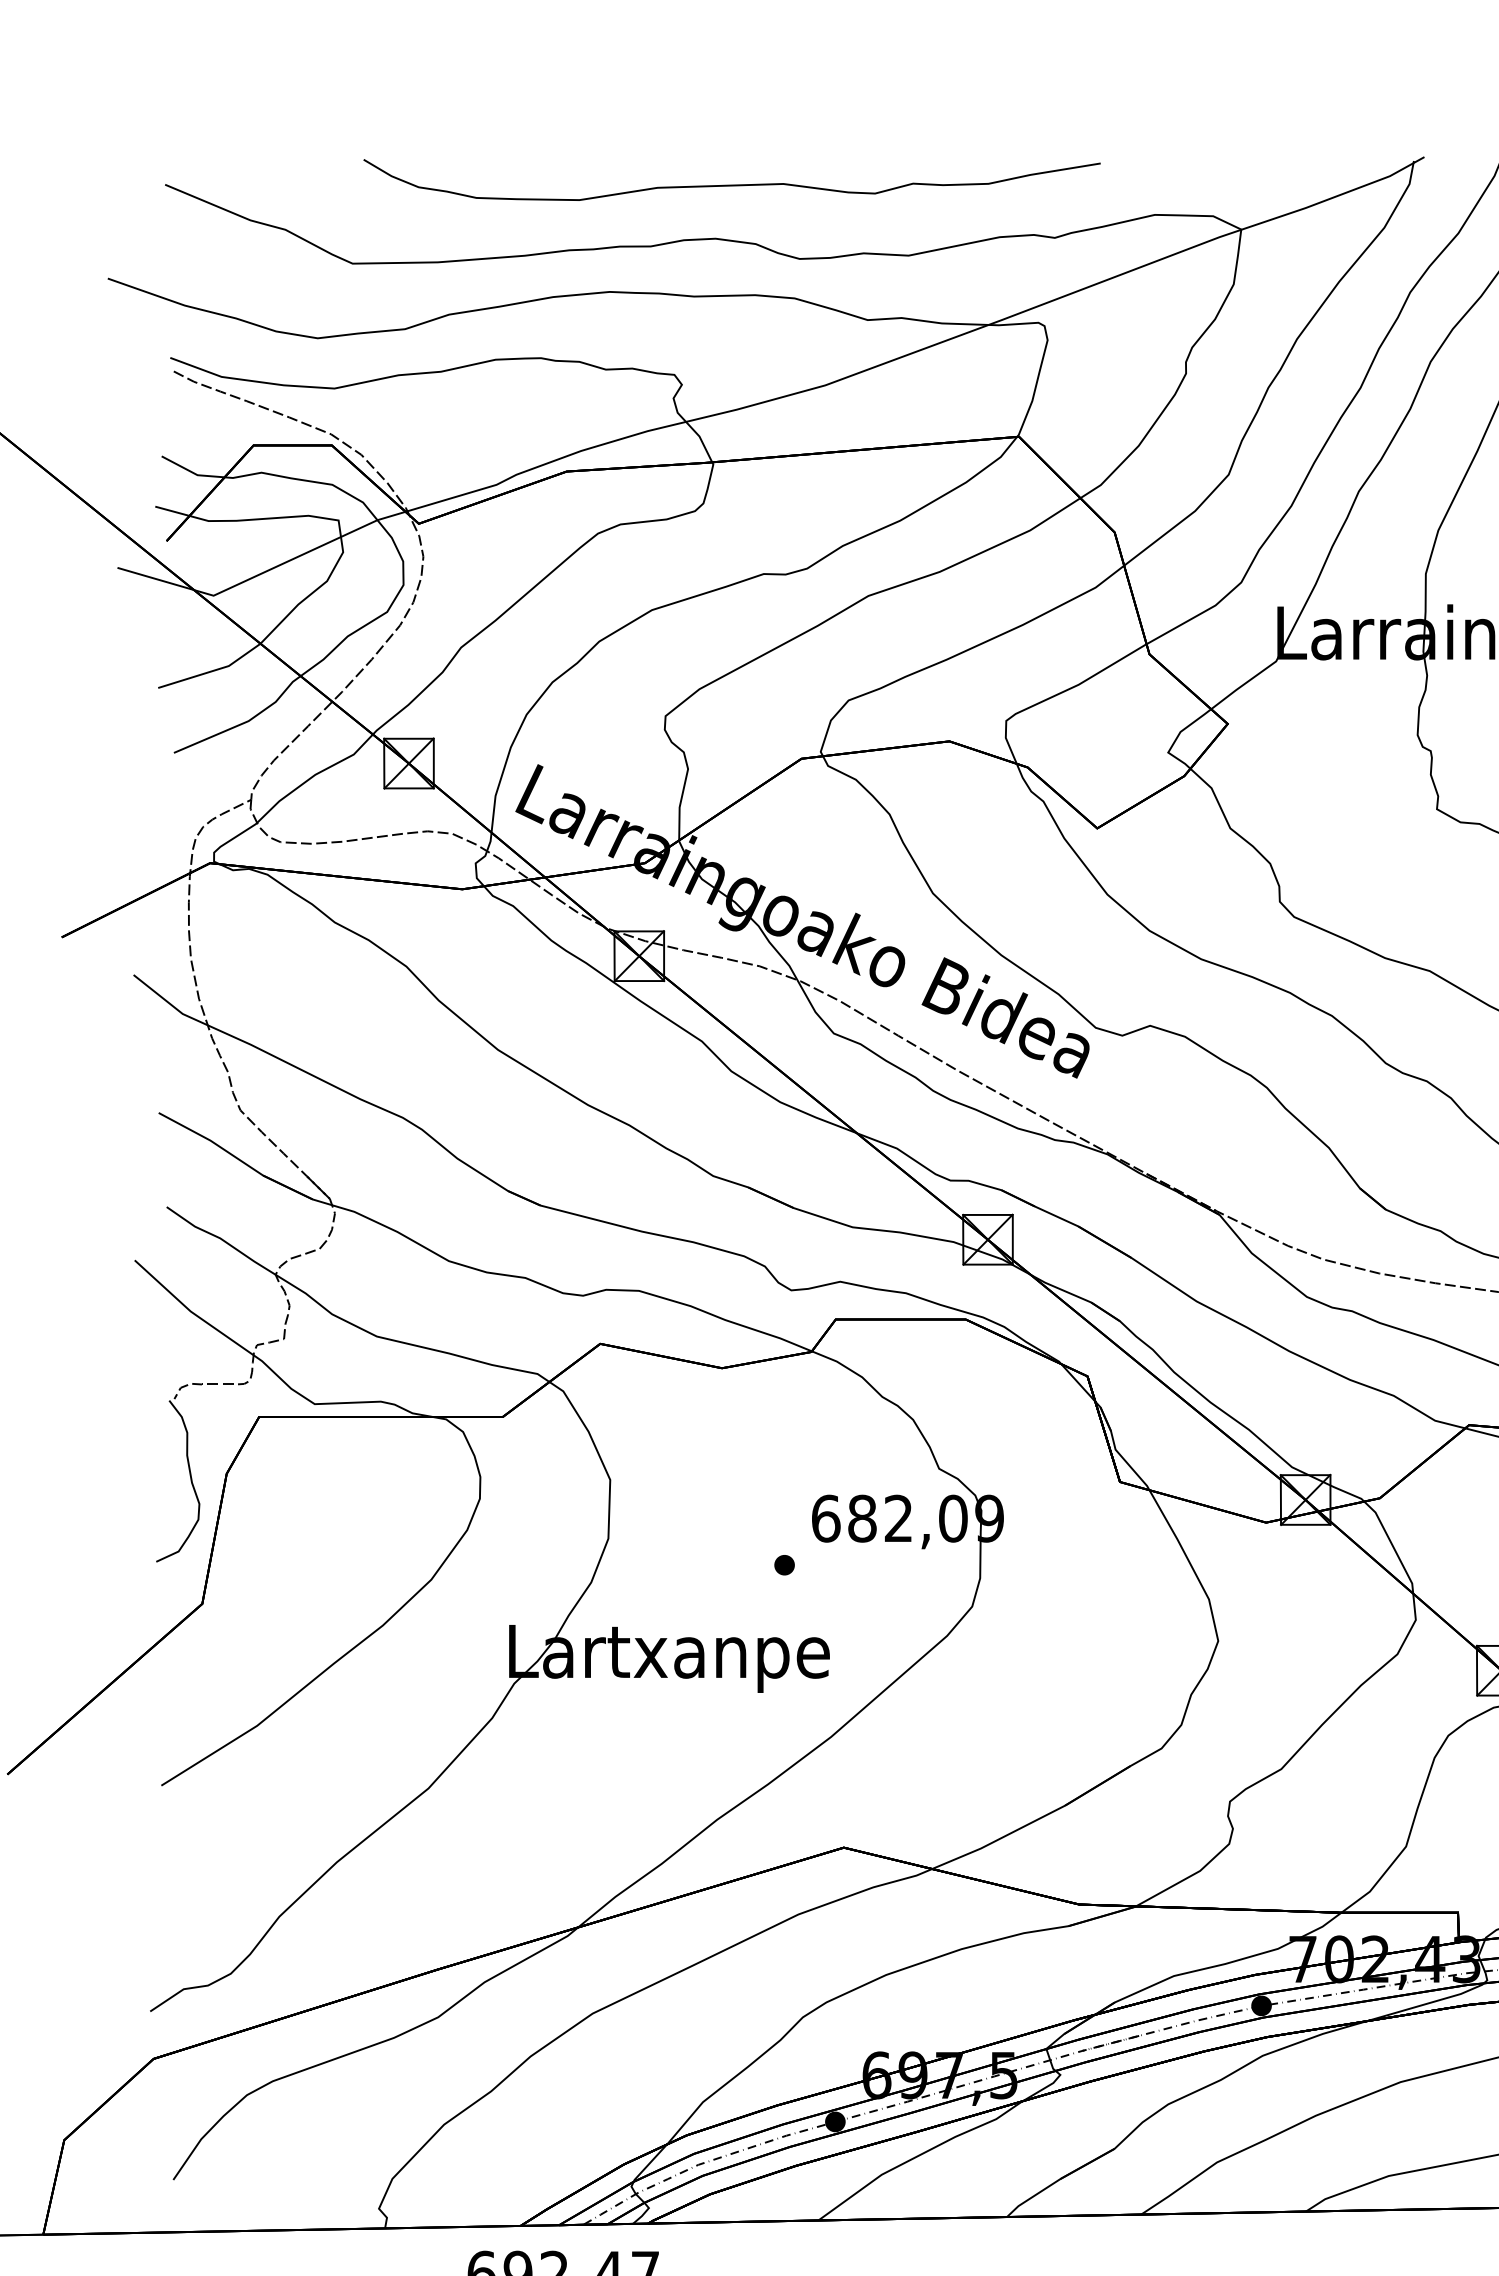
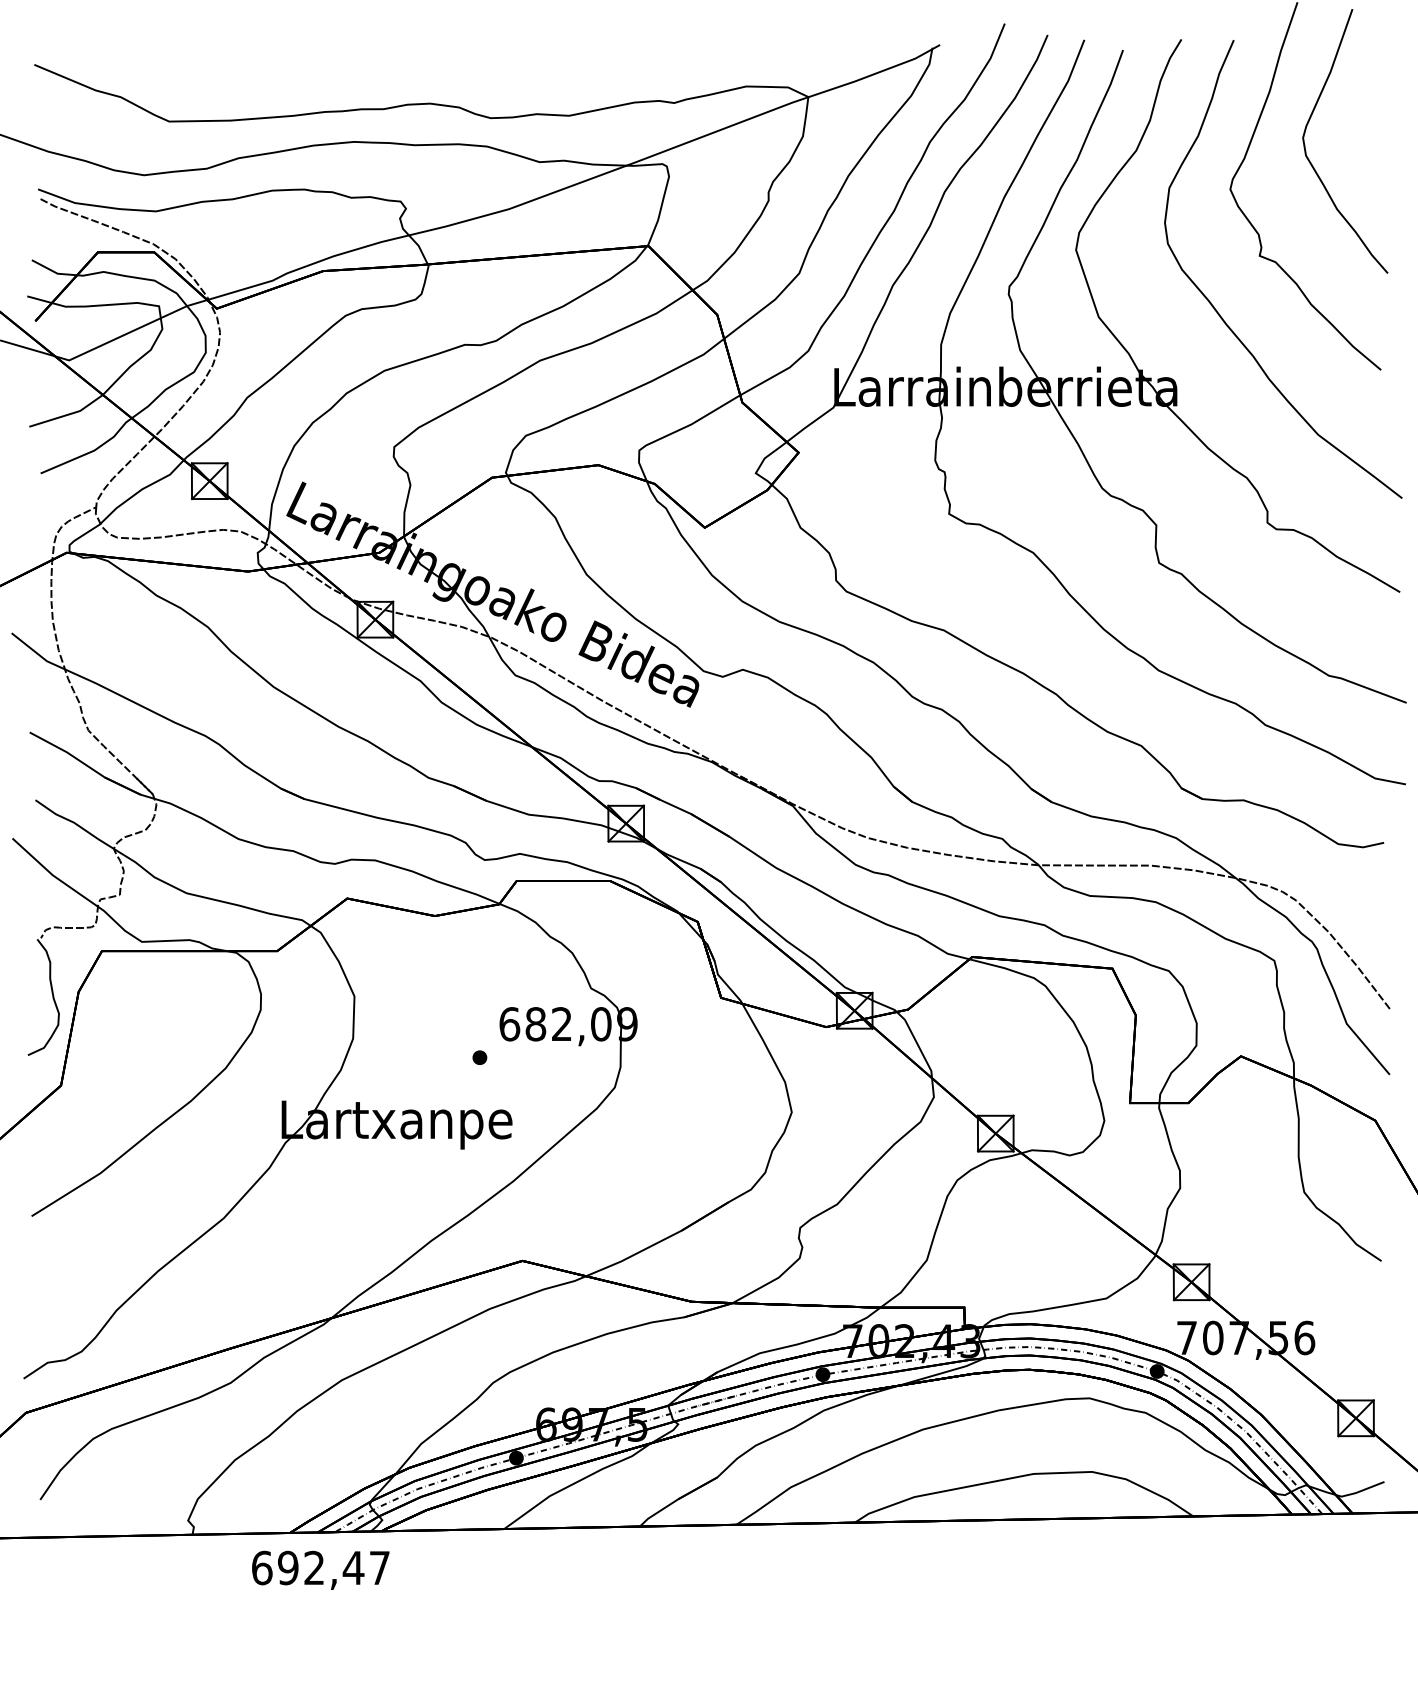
curve: (732, 184) -> (442, 64), removed

